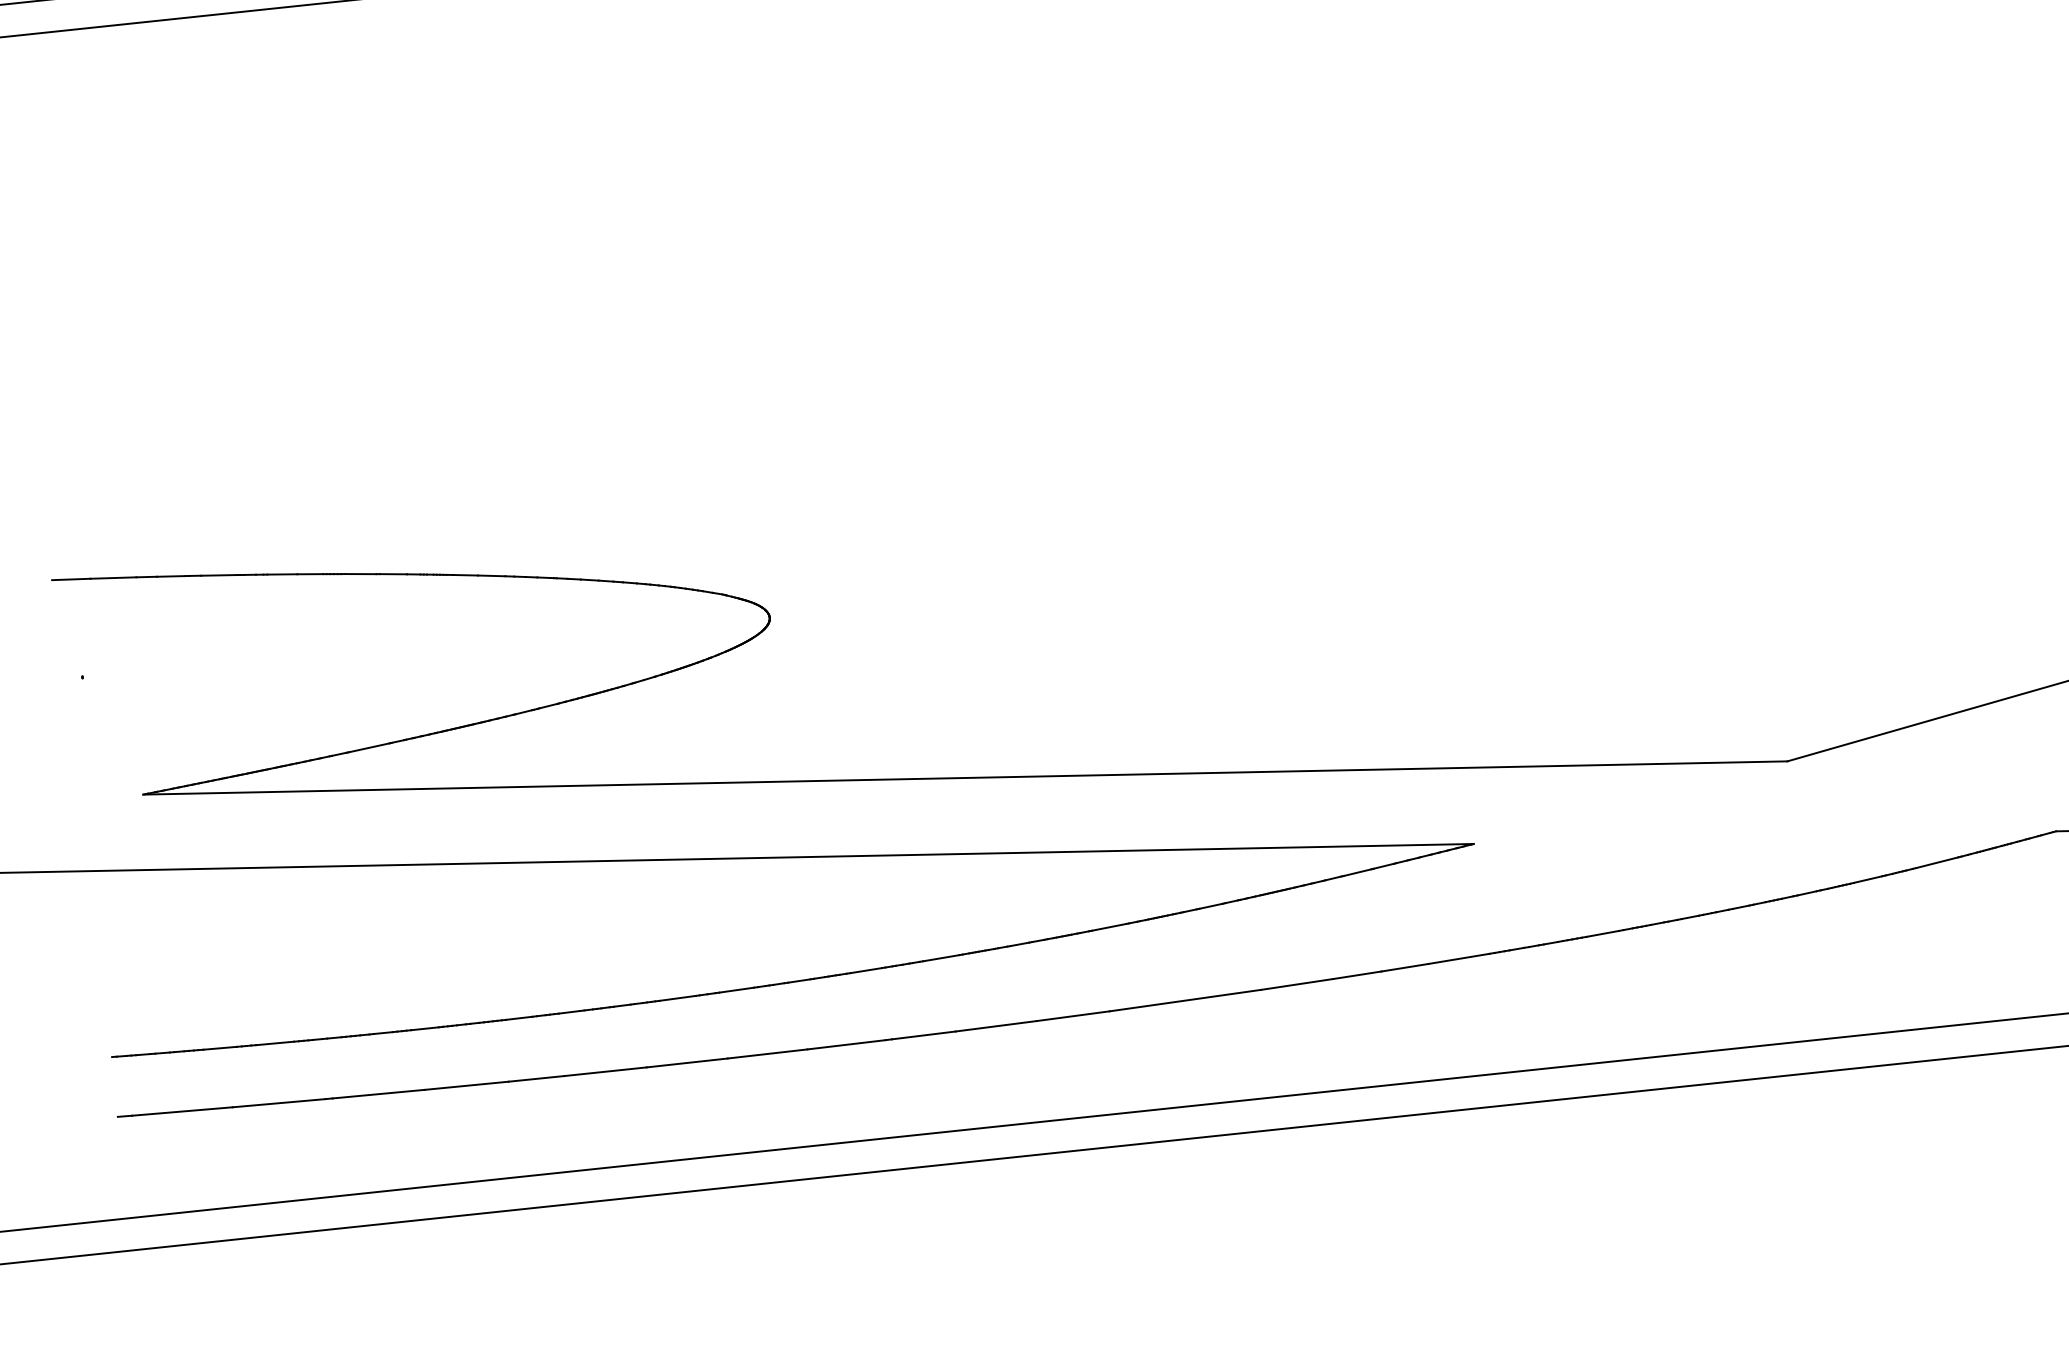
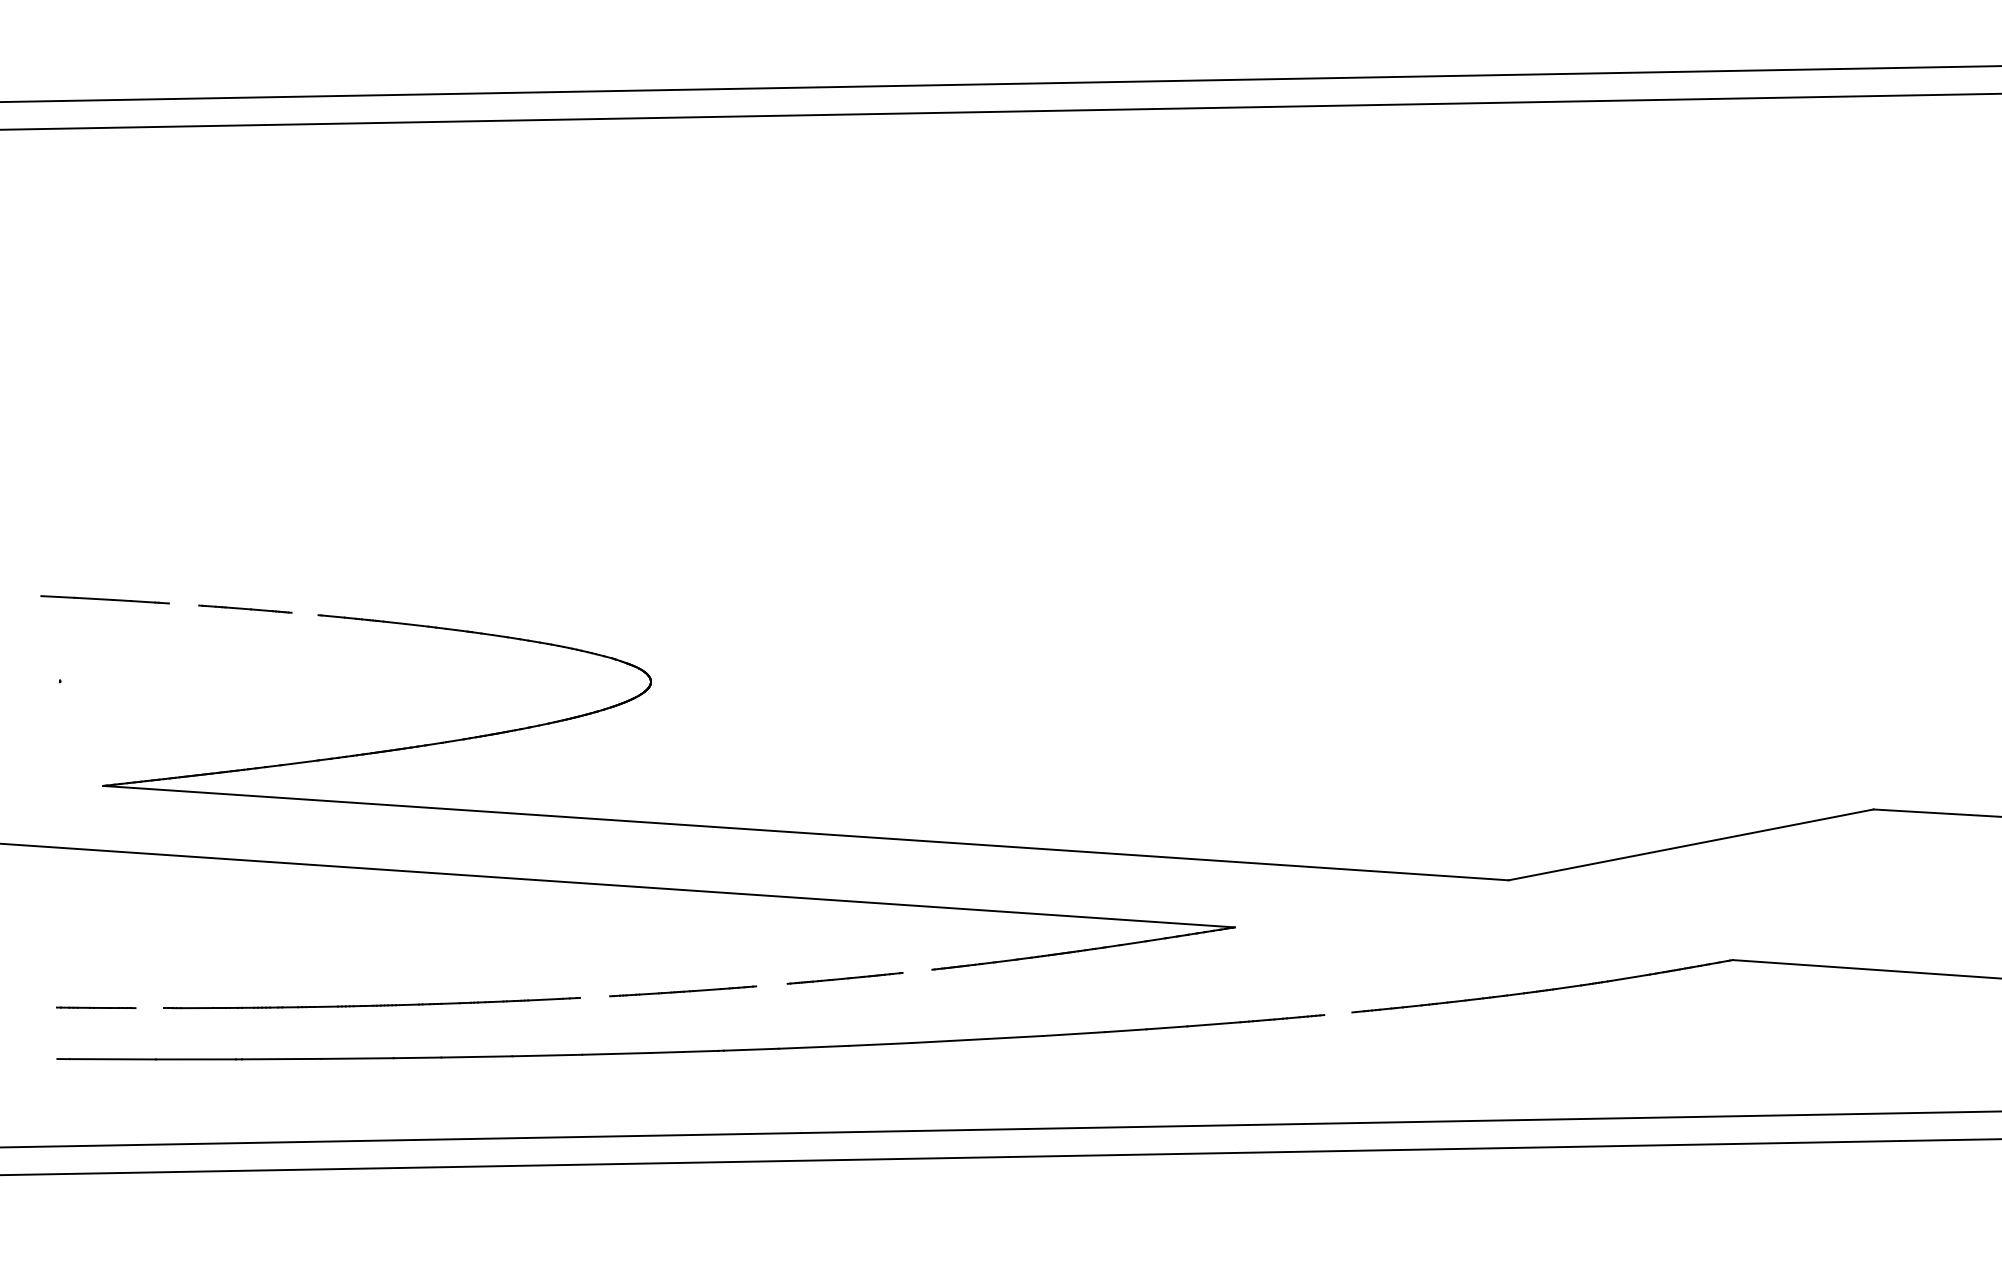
line: (359, 573) -> (304, 613), removed
line: (218, 575) -> (183, 604), removed
line: (1109, 926) -> (917, 970), removed
line: (1603, 933) -> (1338, 1013), removed
line: (940, 957) -> (771, 984), removed
line: (737, 989) -> (595, 996), removed
line: (219, 1048) -> (149, 1008), removed

